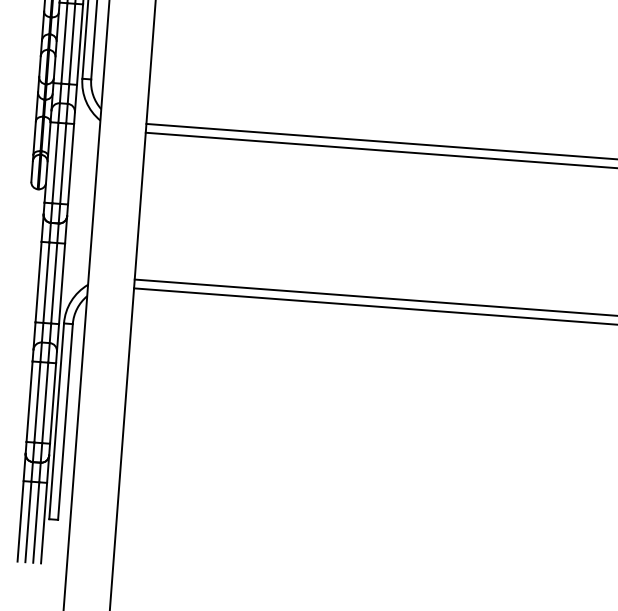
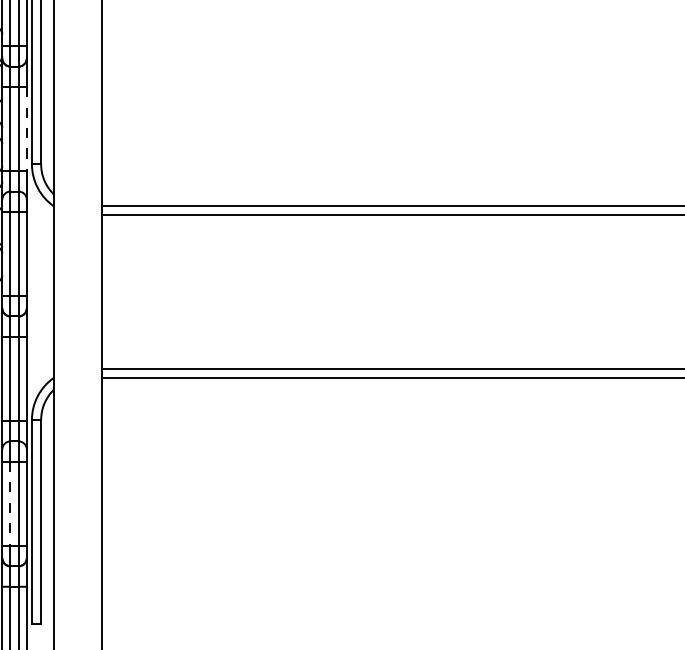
line: (79, 45) -> (26, 129), solid -> dashed
line: (37, 402) -> (10, 504), solid -> dashed

